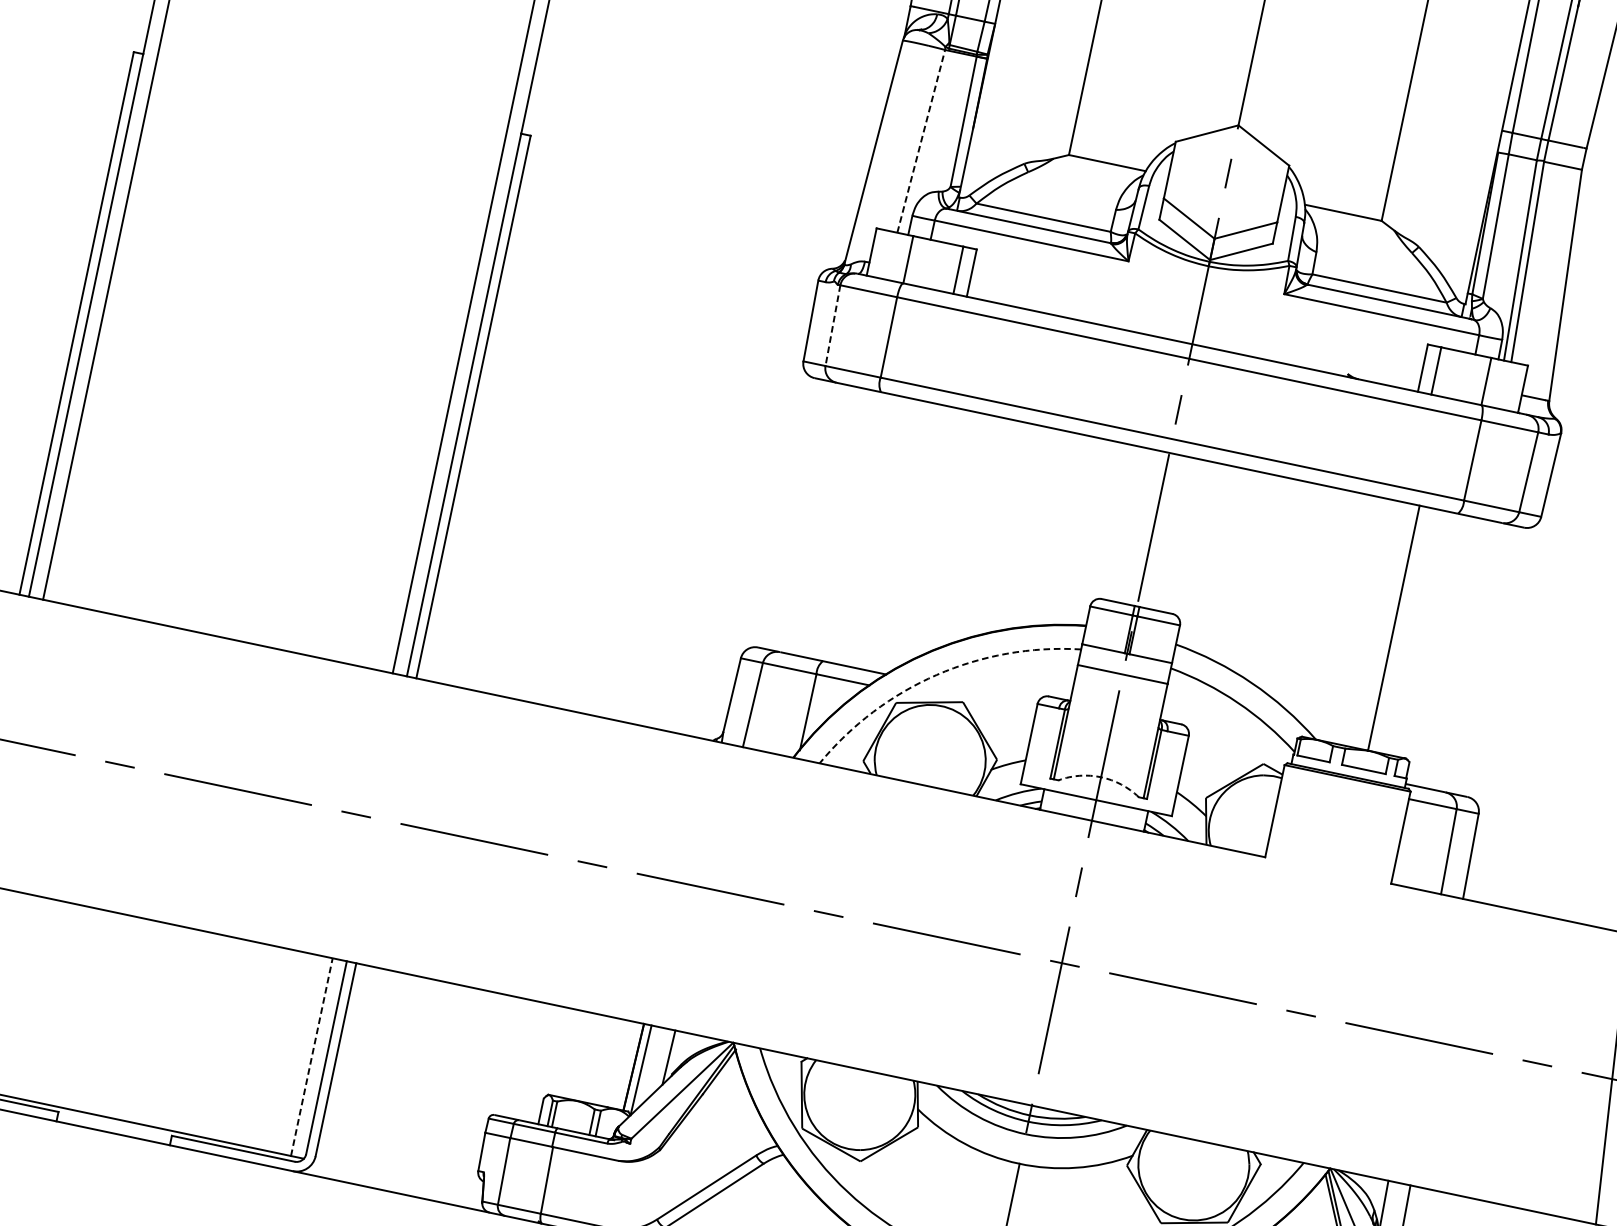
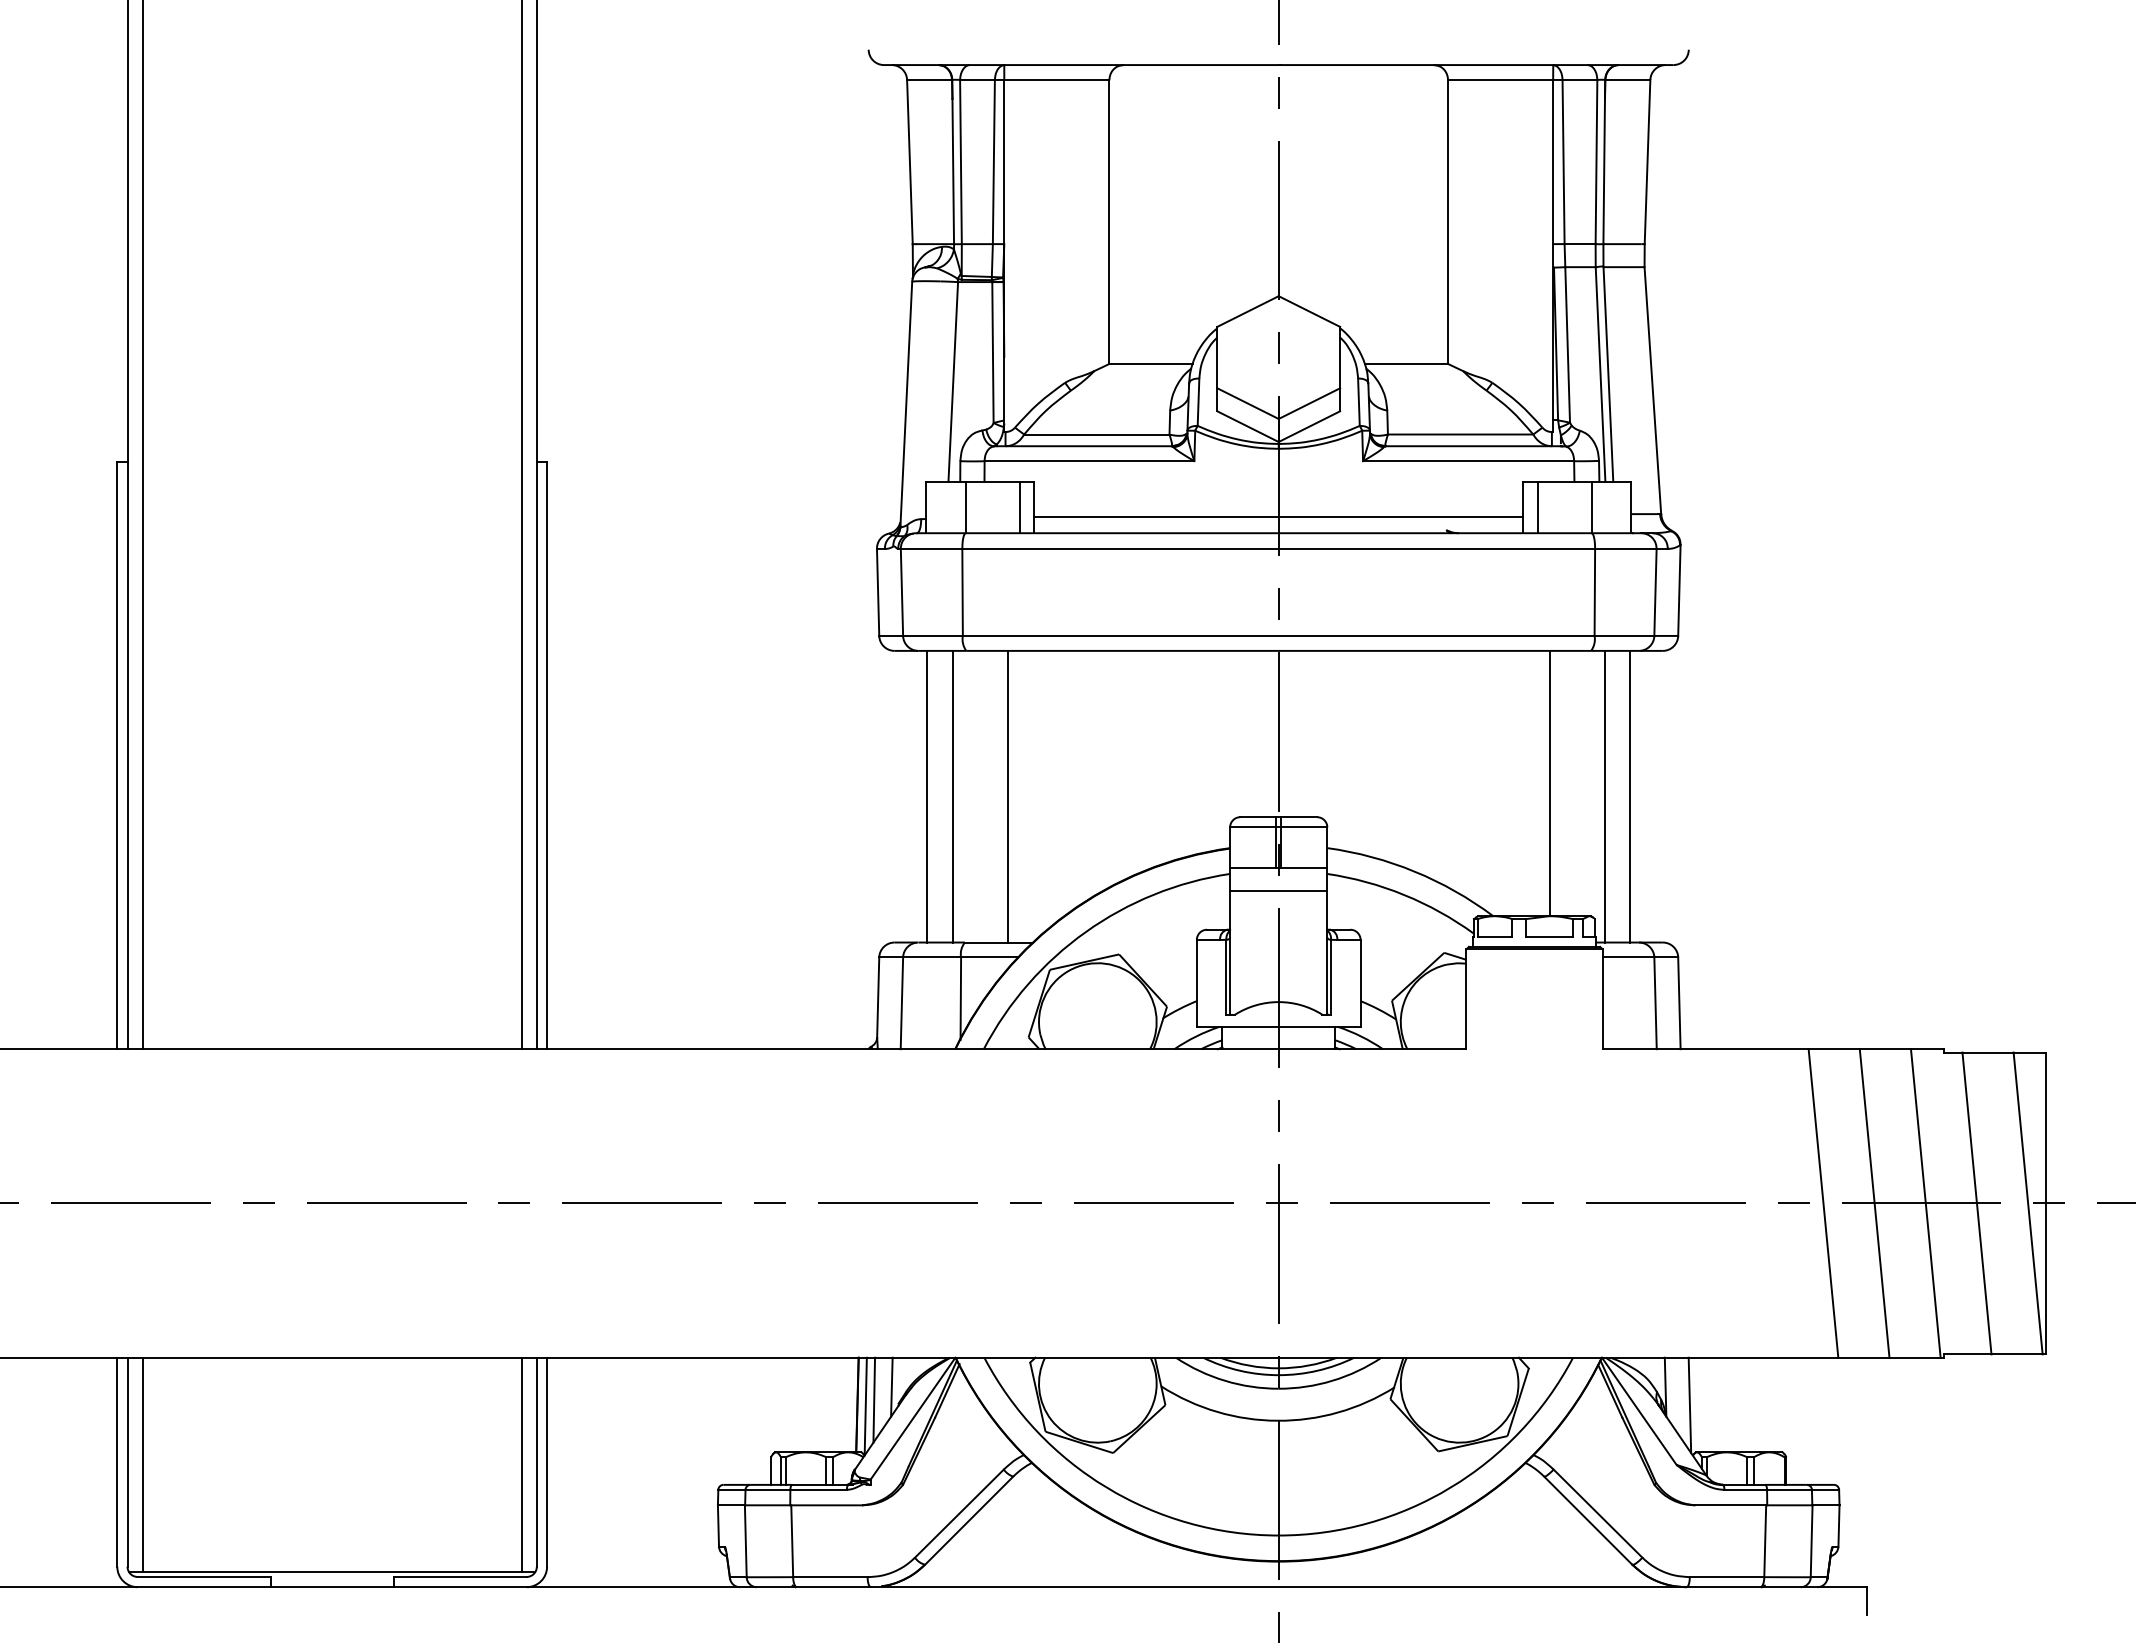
line: (921, 140) -> (953, 381), dashed -> solid
line: (832, 325) -> (901, 592), dashed -> solid
line: (1195, 329) -> (1278, 517), added
line: (815, 518) -> (926, 796), added
line: (839, 523) -> (952, 796), added
line: (890, 534) -> (1007, 796), added
line: (1441, 650) -> (1604, 796), added
line: (1465, 655) -> (1630, 796), added
arc: (936, 674) -> (1085, 931), dashed -> solid
arc: (1100, 777) -> (1278, 1002), dashed -> solid
line: (311, 1056) -> (521, 1464), dashed -> solid
line: (650, 1065) -> (874, 1399), added
line: (1564, 1069) -> (1823, 1203), added

